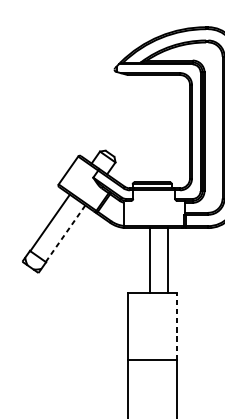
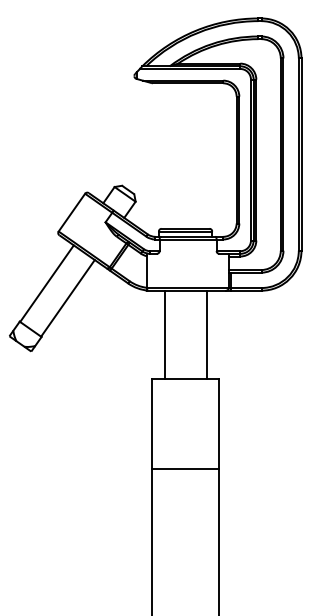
line: (65, 233) -> (67, 298), dashed -> solid
line: (150, 260) -> (164, 334), moved
line: (176, 326) -> (218, 423), dashed -> solid

